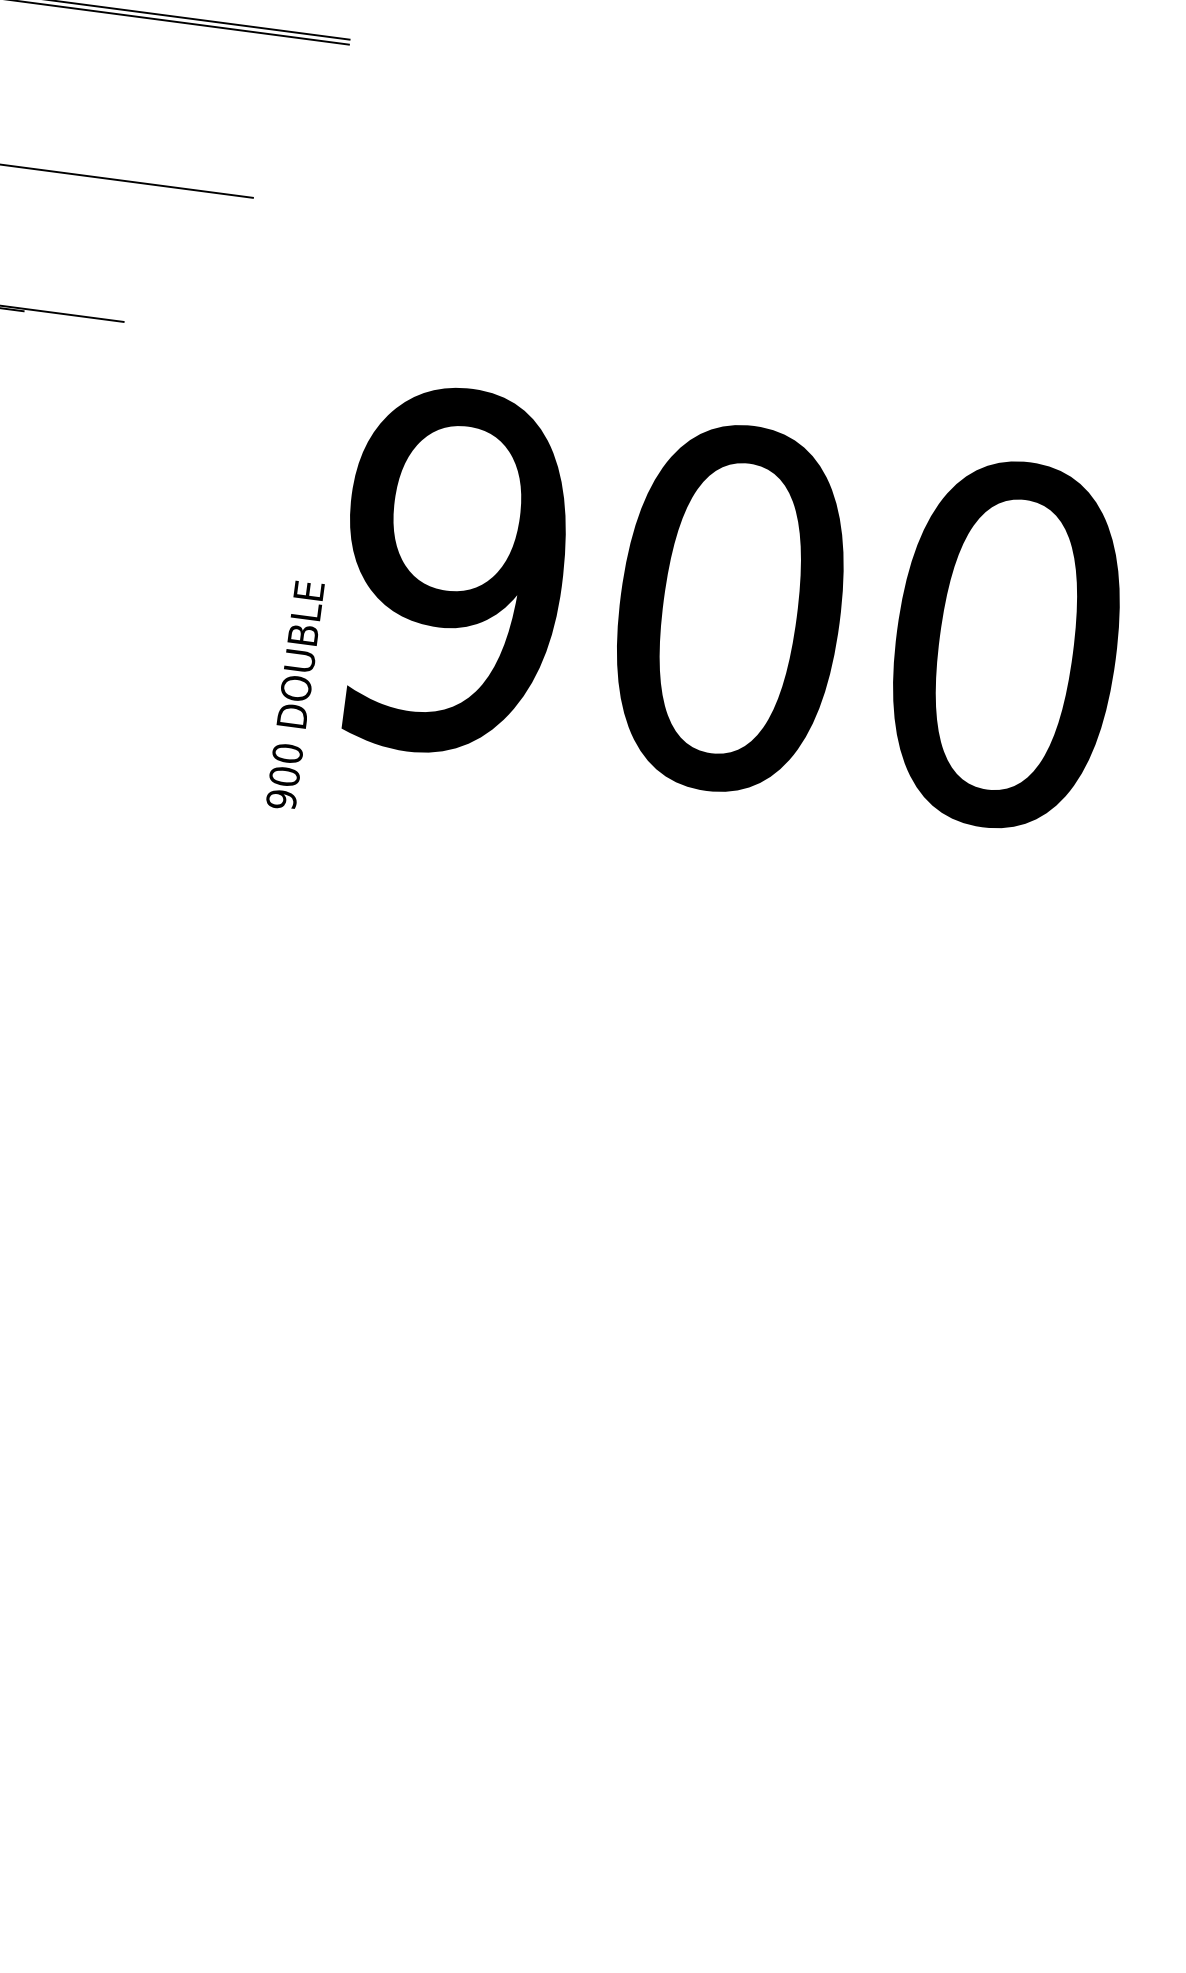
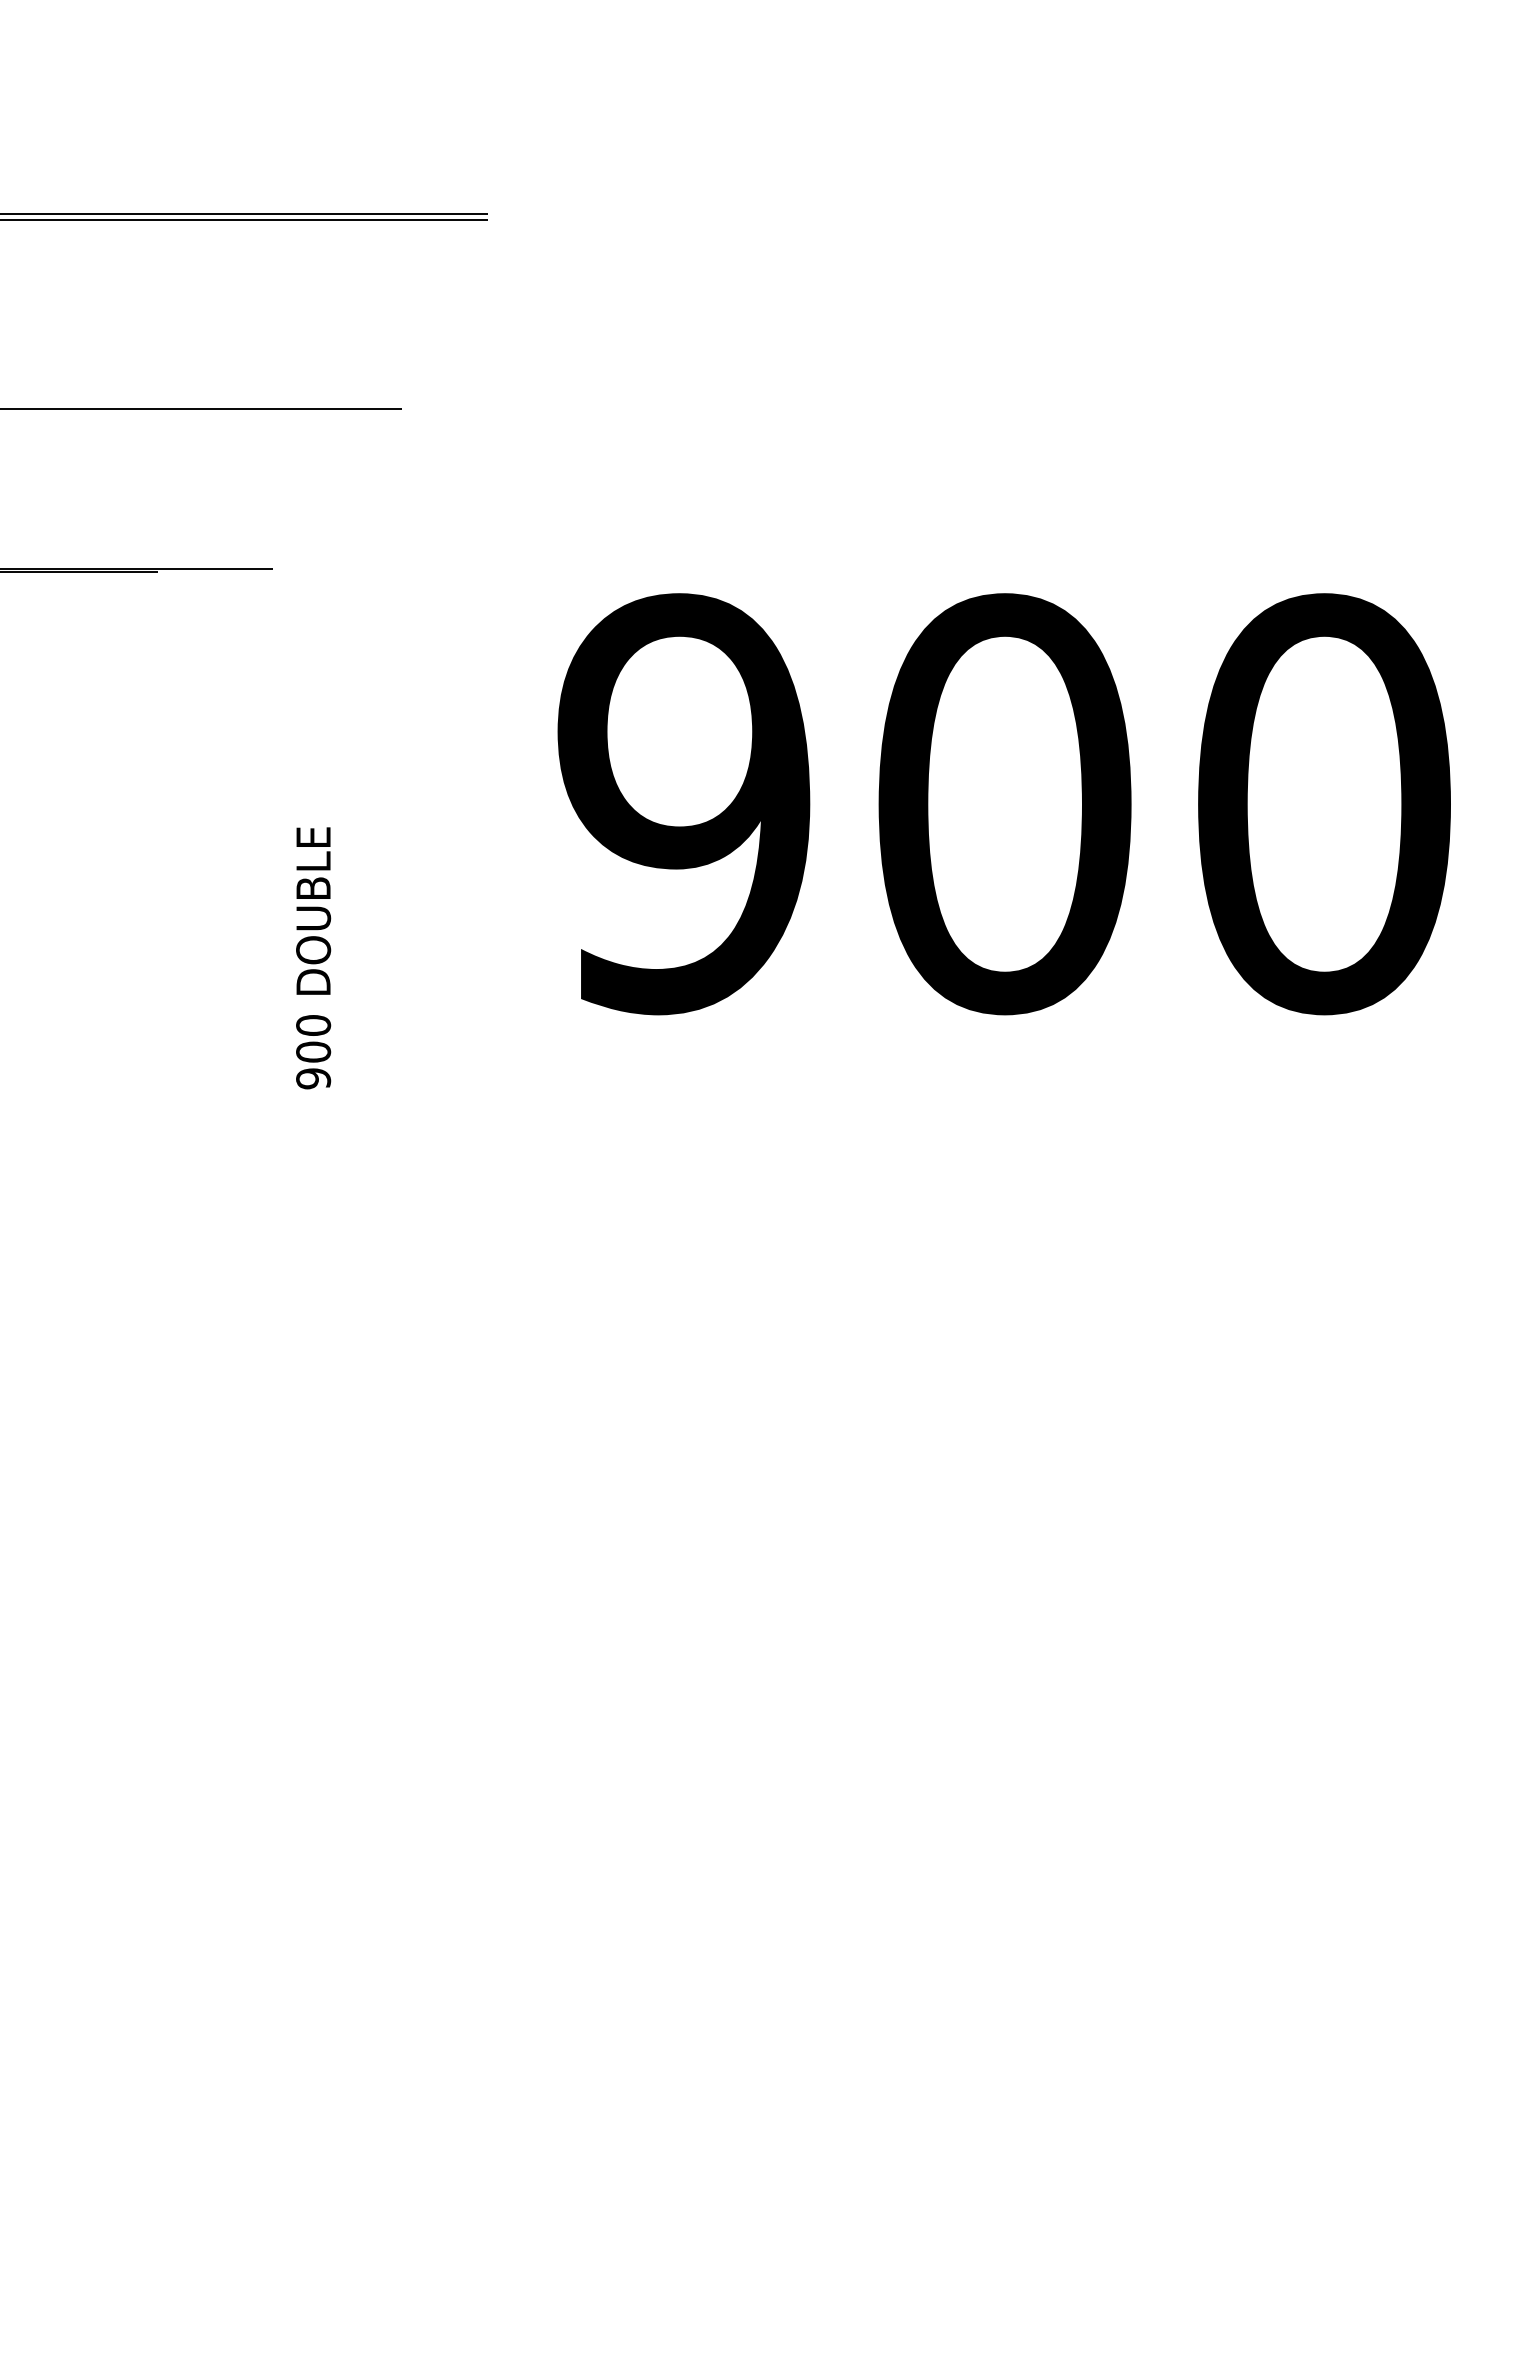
text: (295, 695) -> (313, 958), moved

